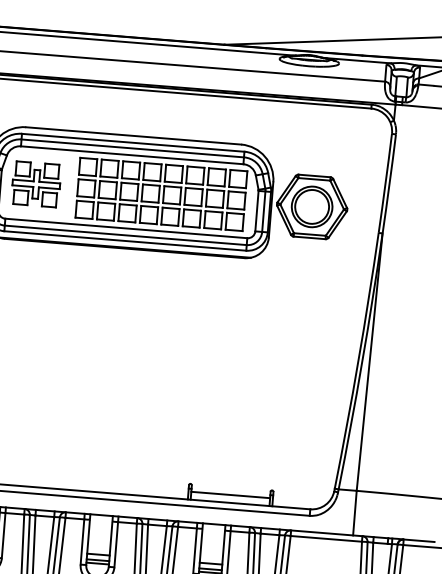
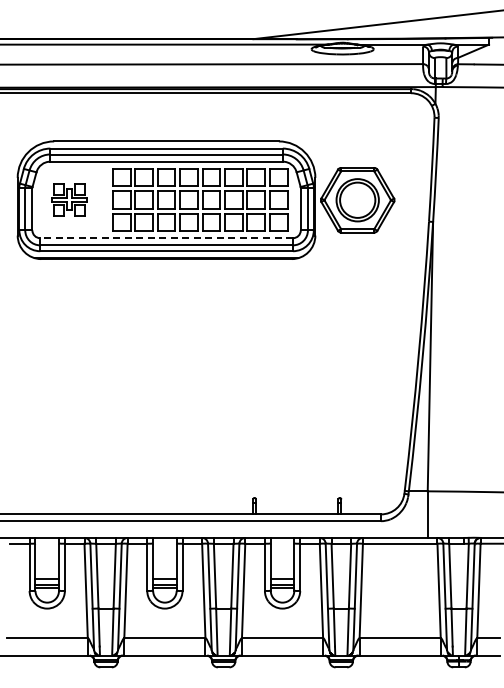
part: (36, 184) -> (69, 199), size x0.7
line: (126, 228) -> (166, 238), solid -> dashed
line: (230, 495) -> (297, 506), removed

